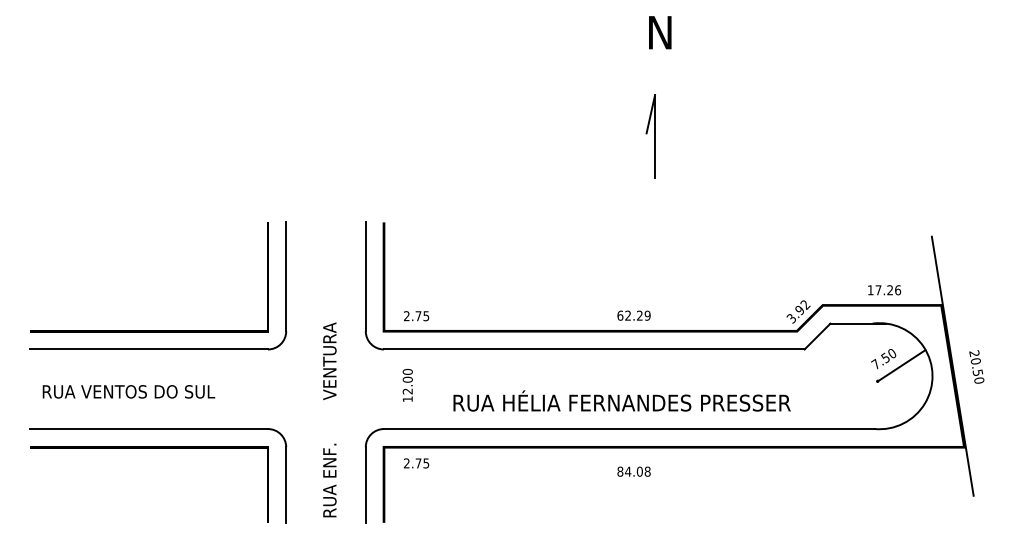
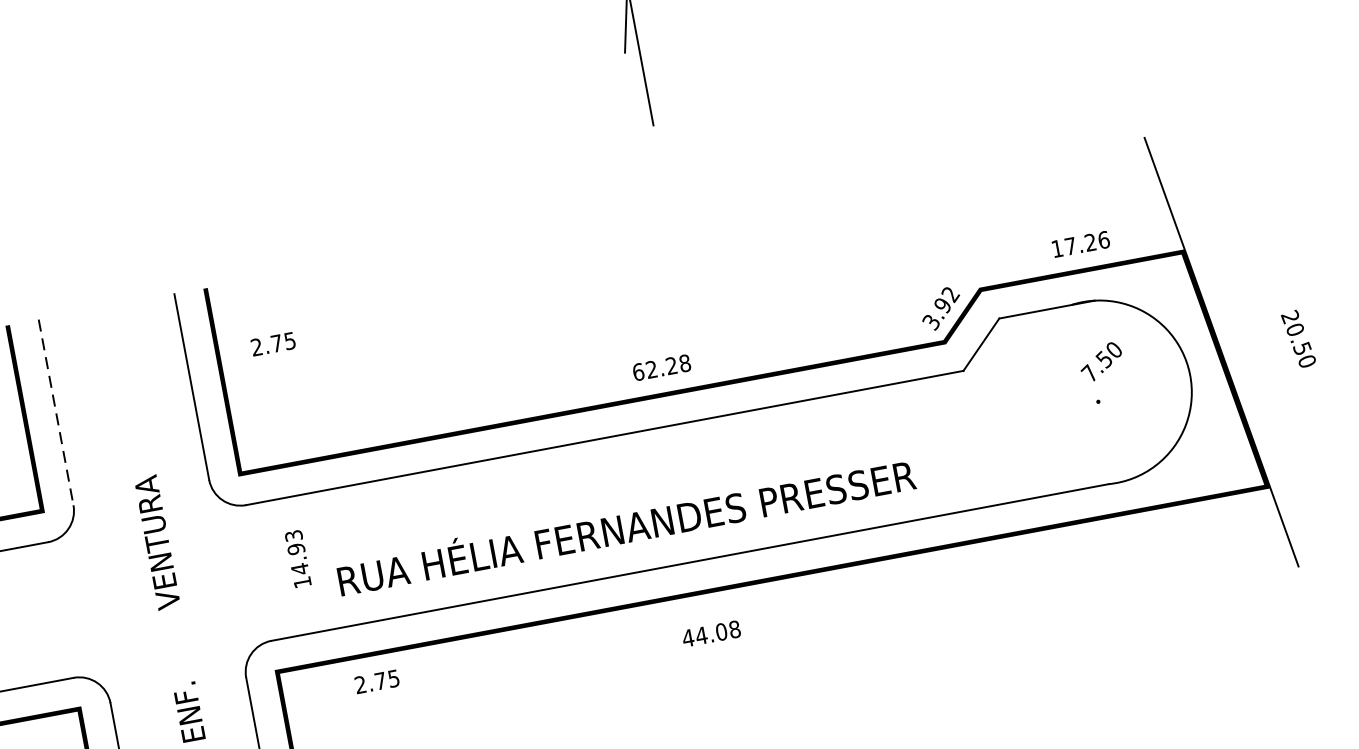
line: (286, 277) -> (56, 413), solid -> dashed
text: (647, 315) -> (684, 363), 62.29 -> 62.28
text: (416, 316) -> (273, 344), moved
line: (901, 365) -> (1133, 367), removed
text: (976, 366) -> (1297, 338), moved
text: (407, 381) -> (296, 552), 12.00 -> 14.93
text: (621, 400) -> (624, 524), moved
text: (416, 463) -> (377, 681), moved
text: (620, 471) -> (688, 637), 84.08 -> 44.08

